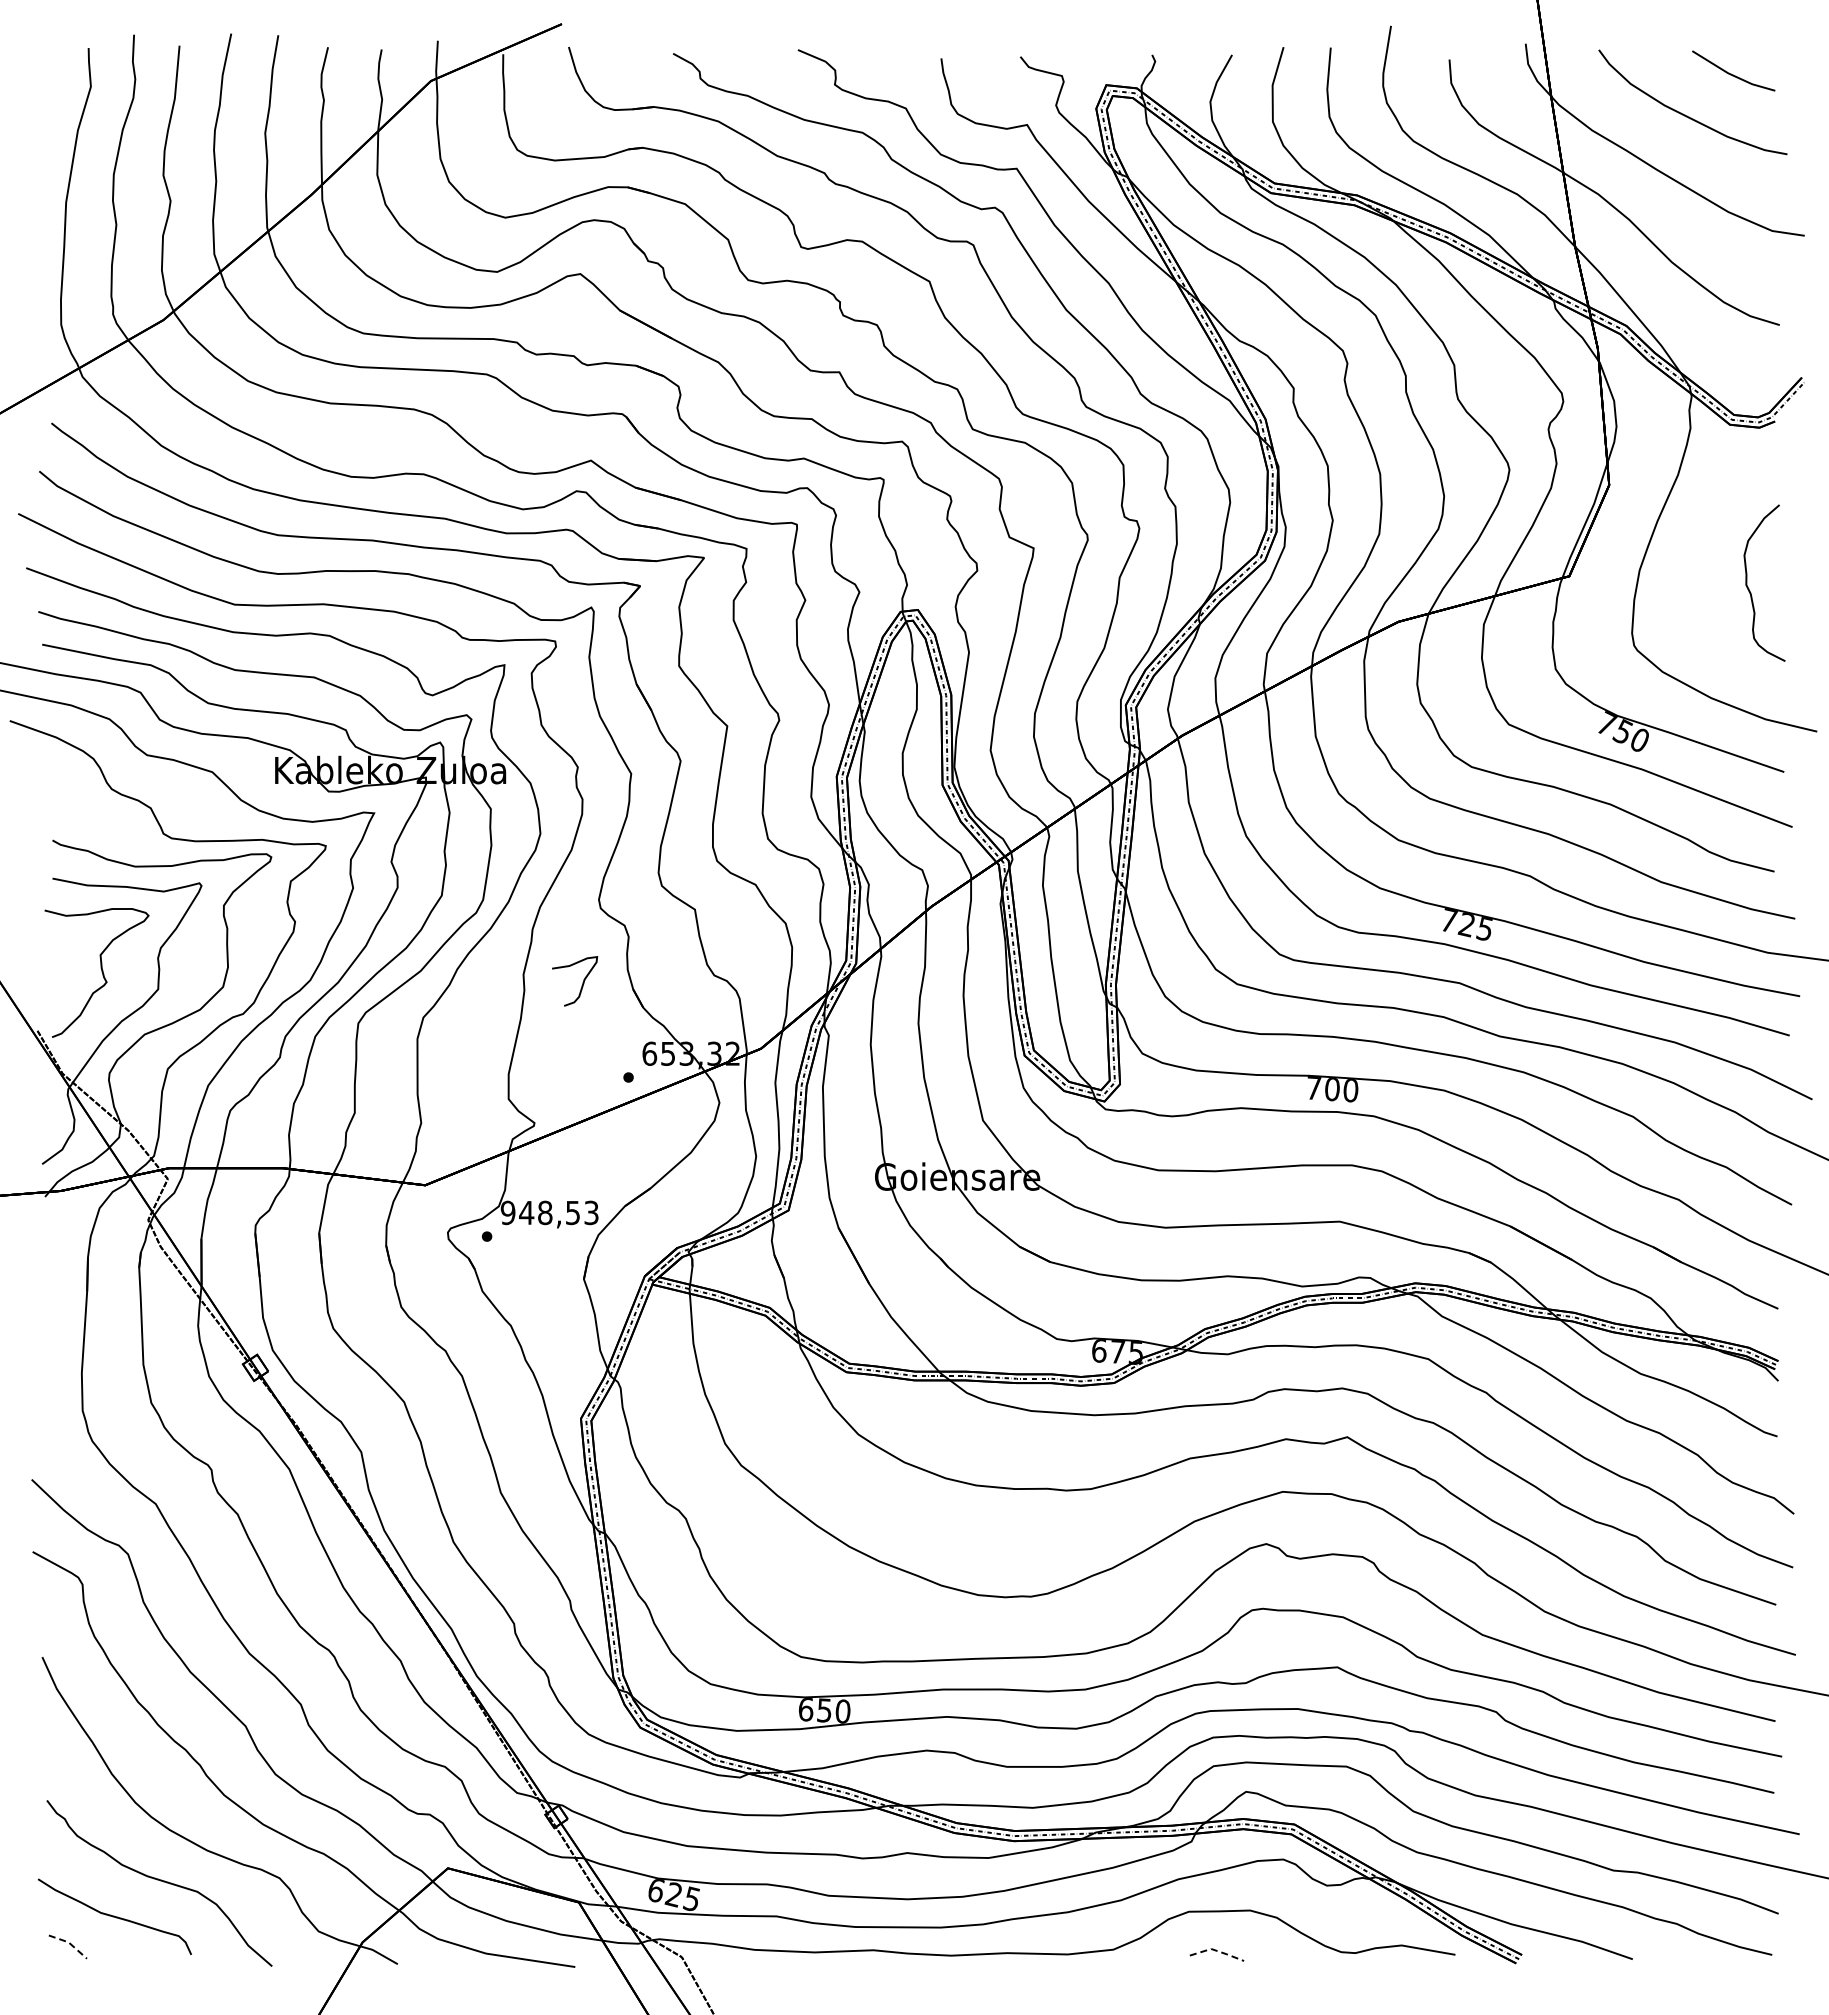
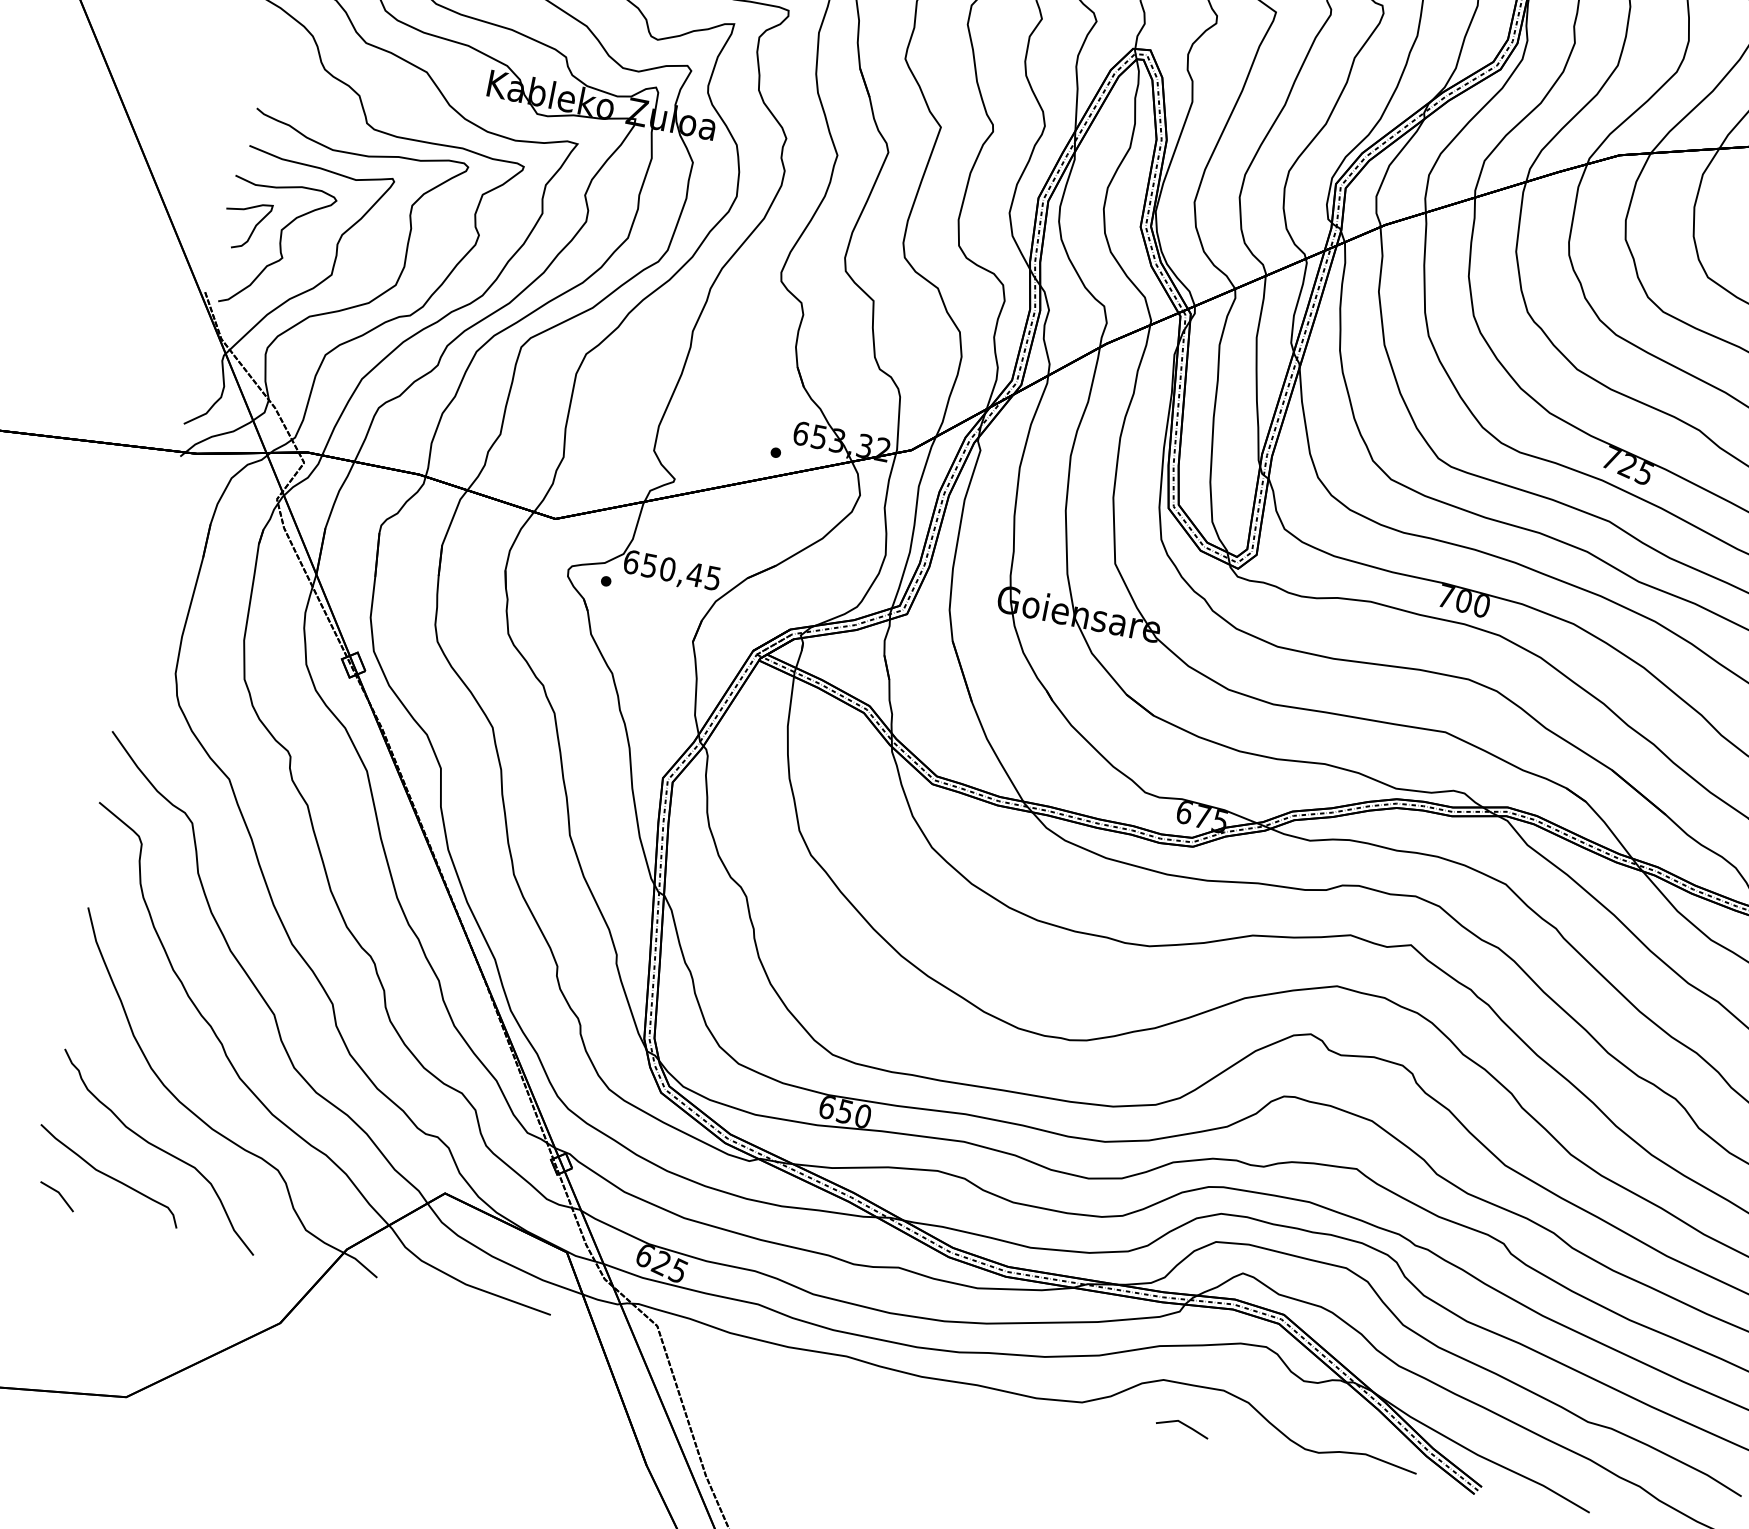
curve: (582, 982) -> (253, 228), moved
text: (549, 1212) -> (672, 569), 948,53 -> 650,45
line: (70, 1943) -> (60, 1193), dashed -> solid
line: (1217, 1951) -> (1183, 1424), dashed -> solid

